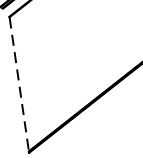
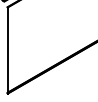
line: (19, 86) -> (7, 51), dashed -> solid

